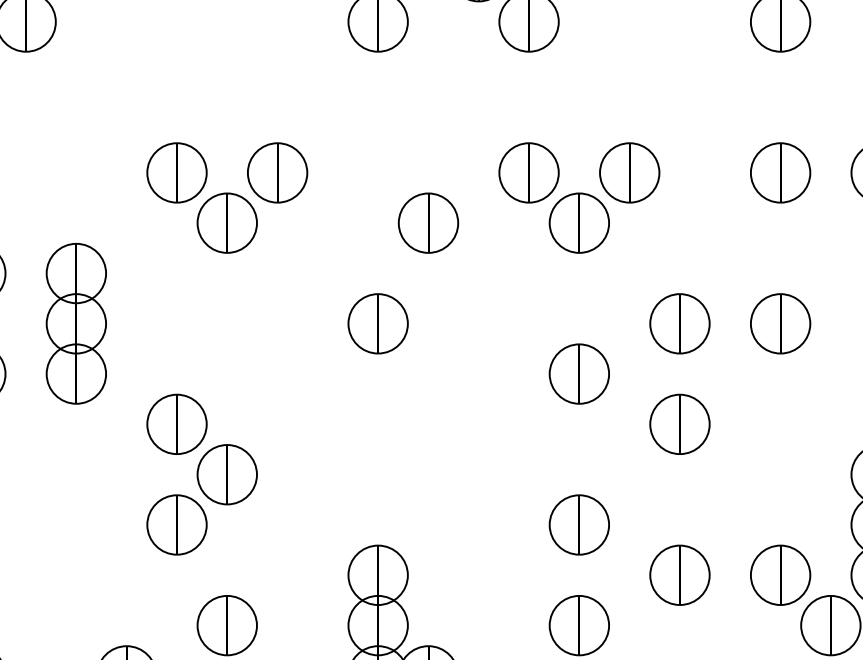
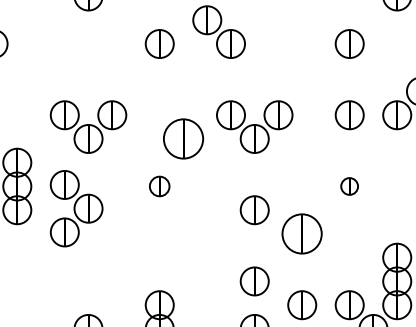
part: (428, 222) -> (183, 138), size x1.4
part: (377, 323) -> (159, 186), size x0.7
part: (680, 323) -> (302, 186), removed
part: (780, 323) -> (349, 186), size x0.6
part: (680, 423) -> (302, 233), size x1.4
part: (201, 474) -> (76, 208), moved

